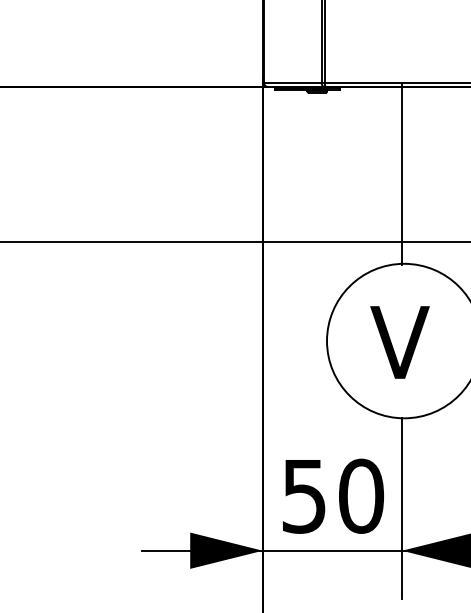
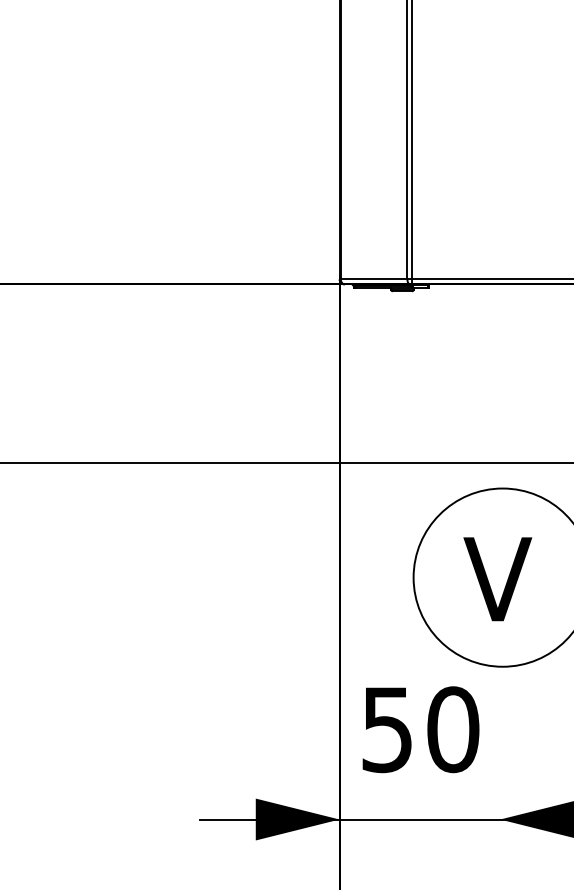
line: (402, 173) -> (500, 384), removed
text: (332, 496) -> (420, 729), moved
line: (402, 508) -> (500, 770), removed

